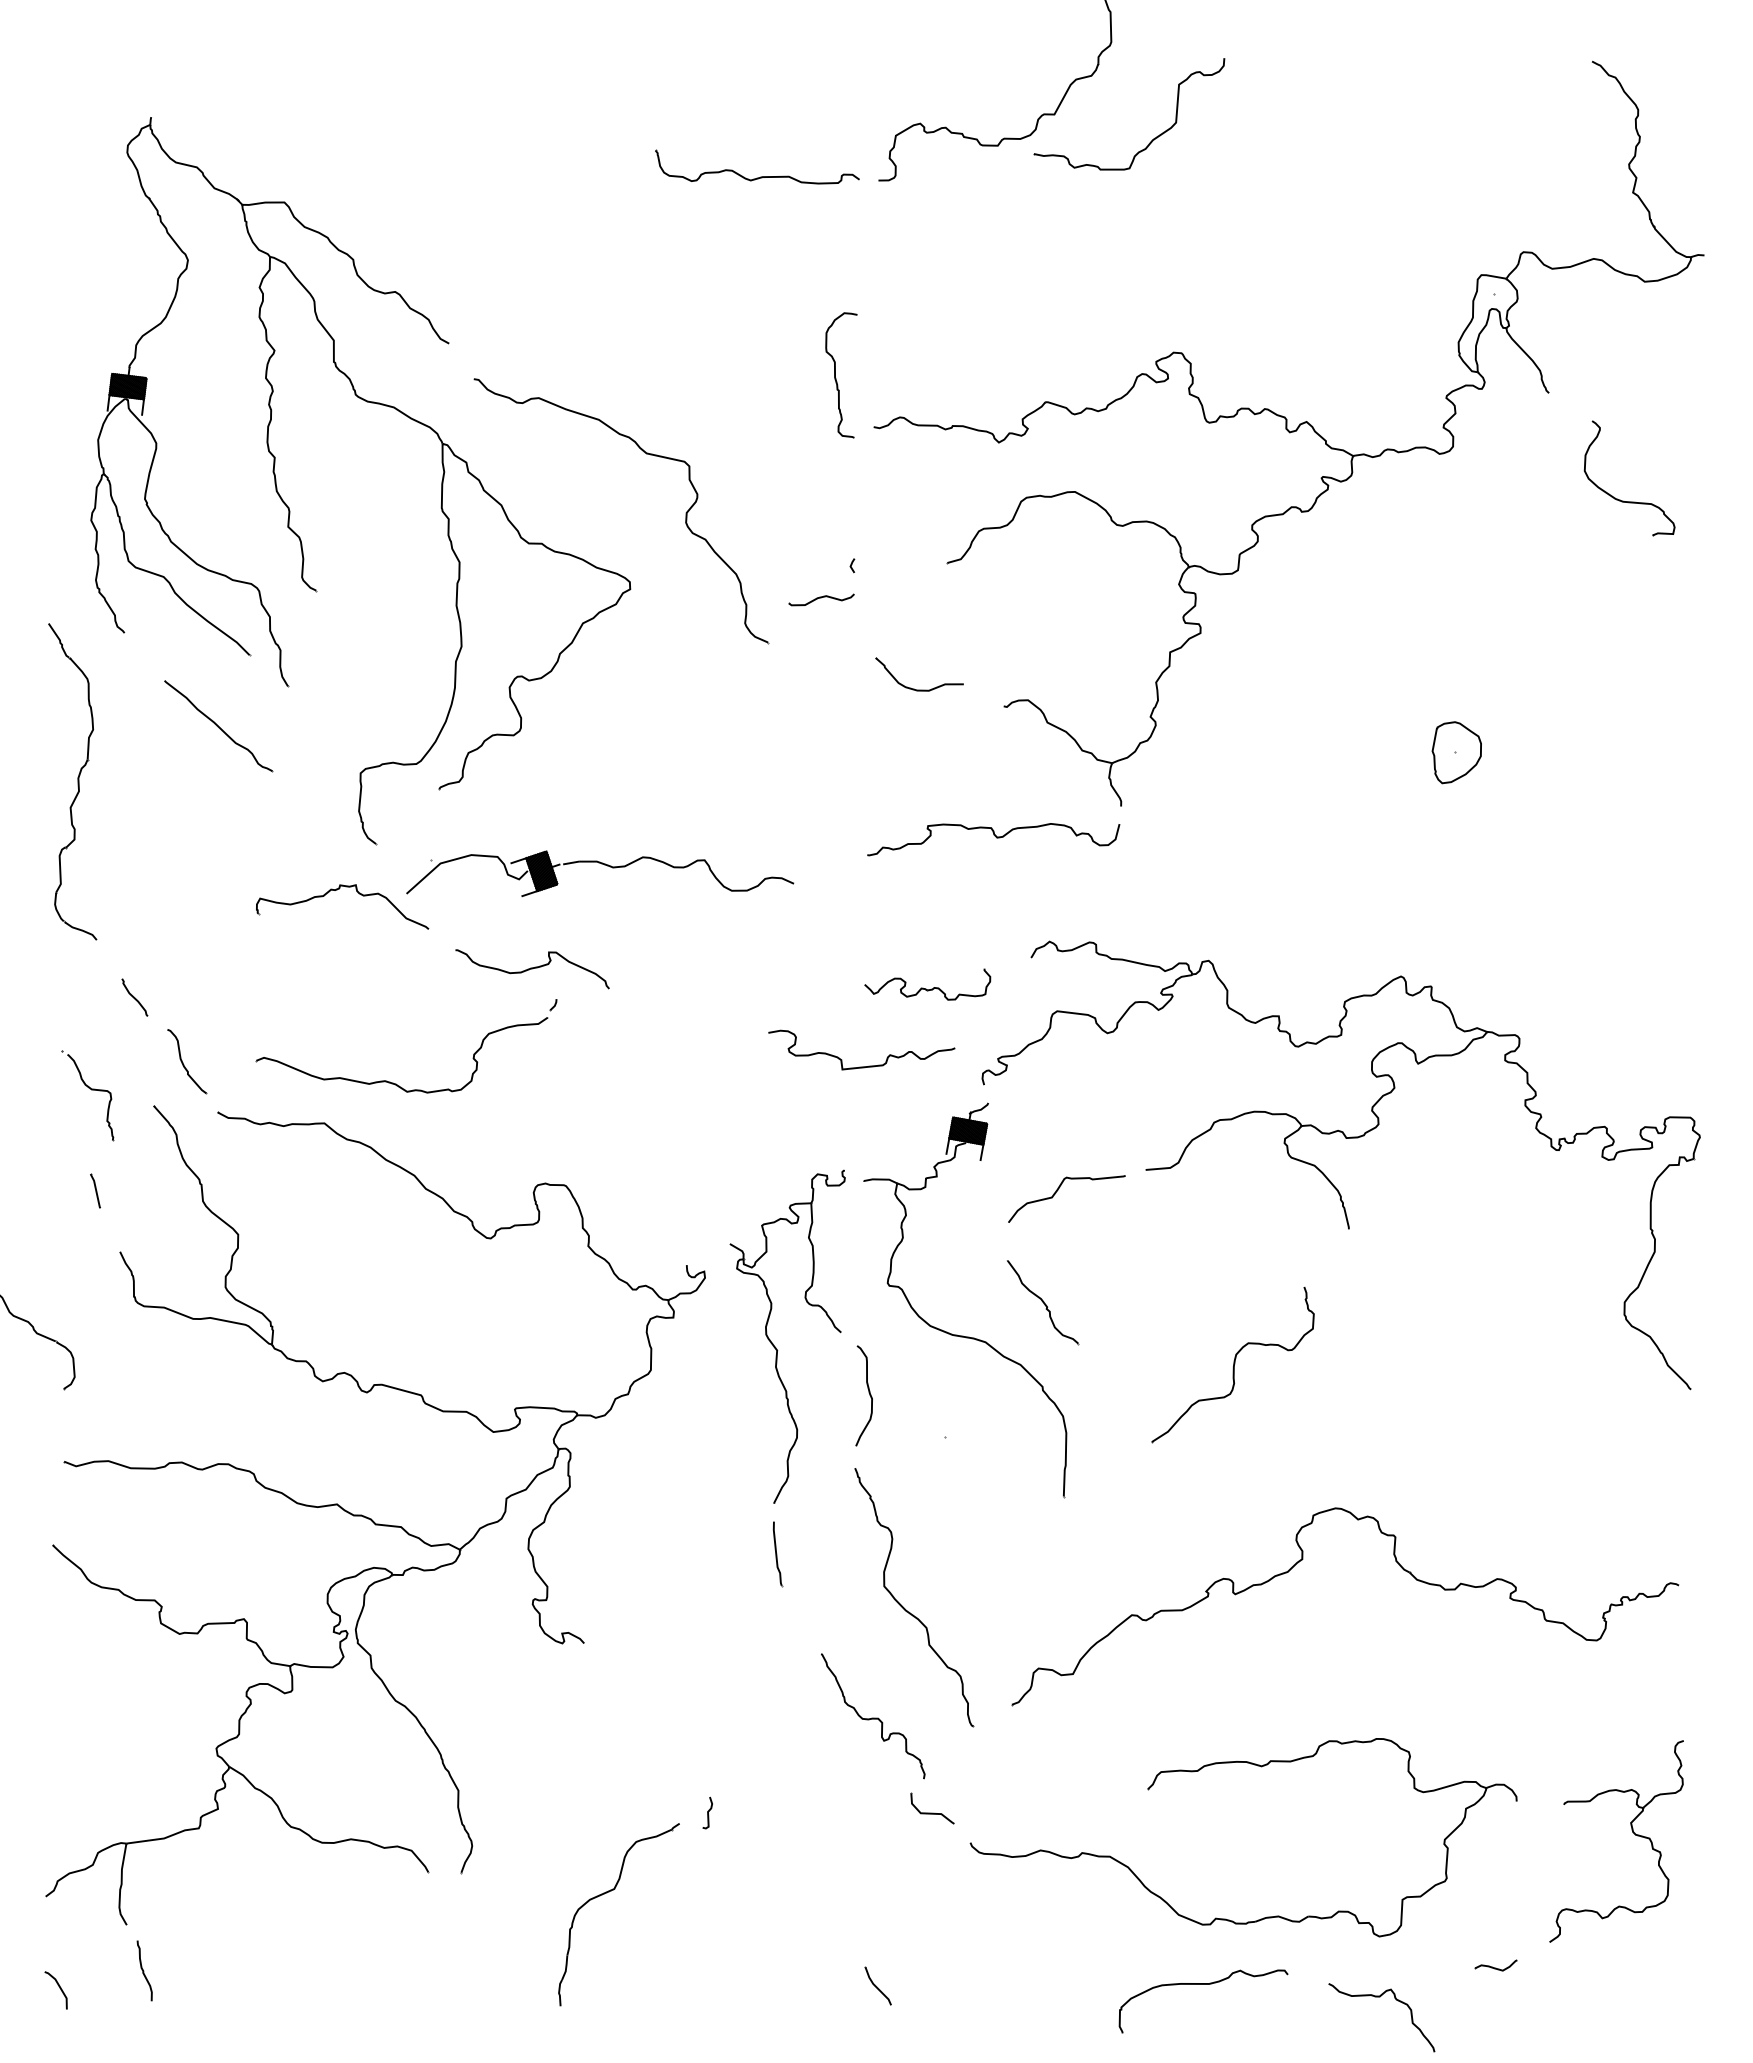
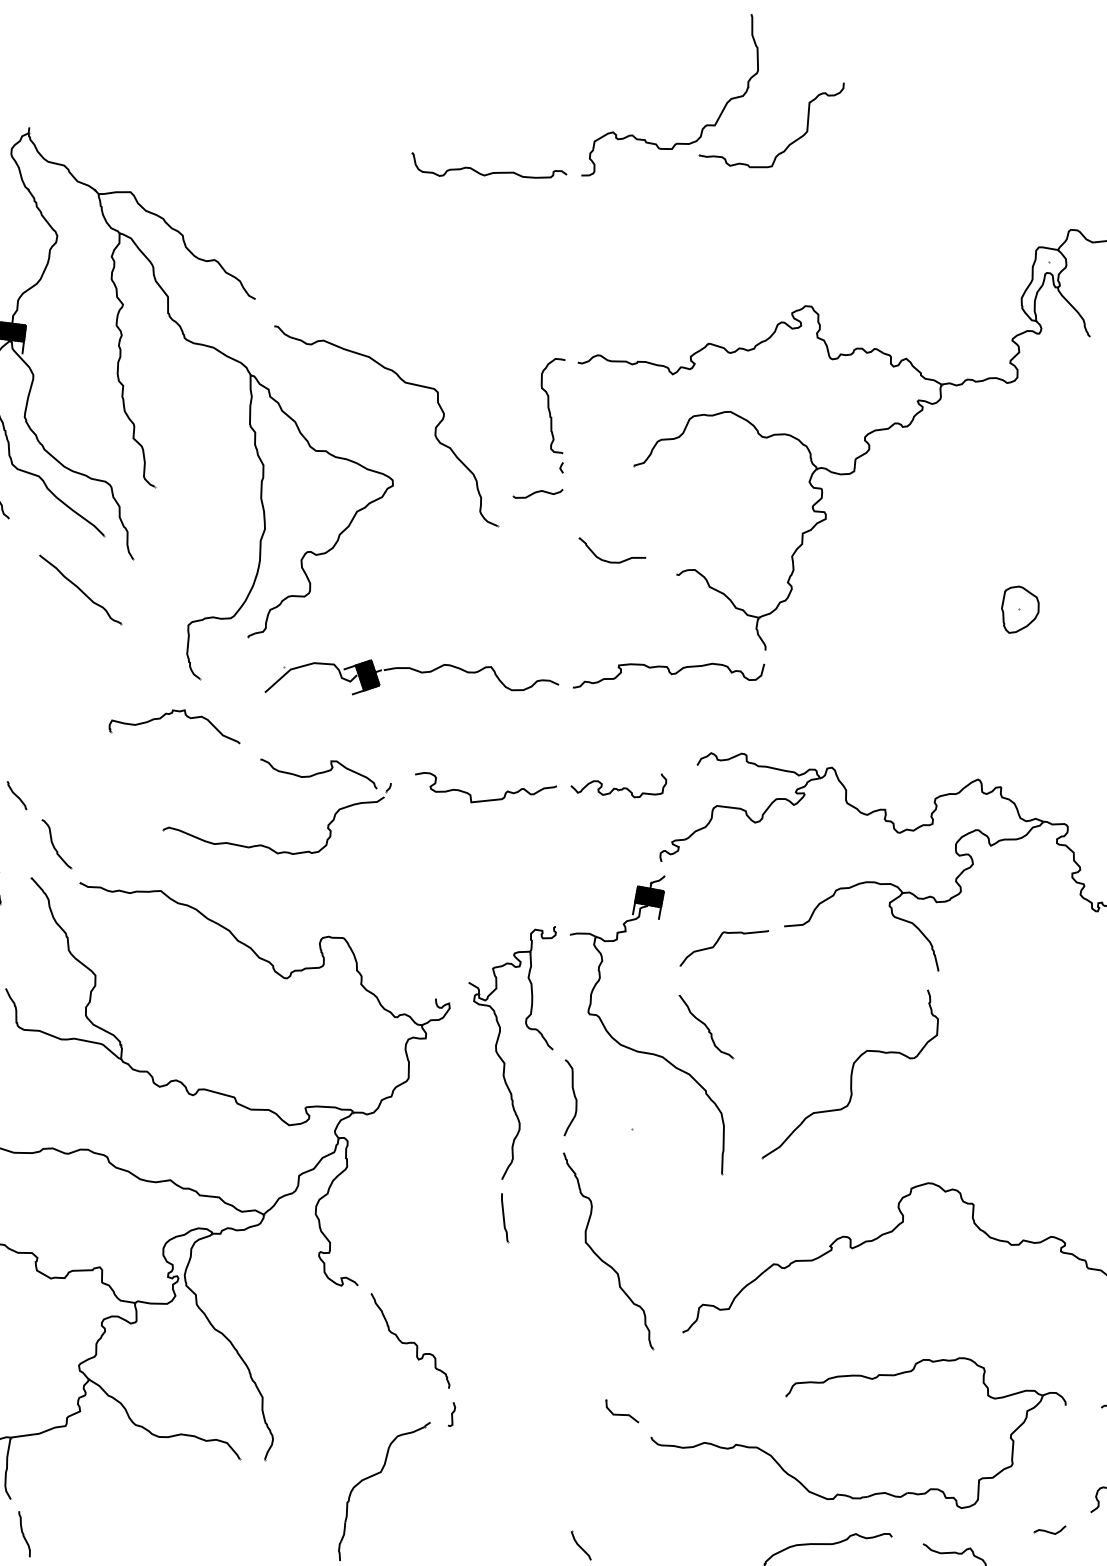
curve: (836, 378) -> (549, 408), moved
part: (604, 865) -> (415, 671), moved
curve: (861, 1066) -> (485, 800), moved
part: (393, 1082) -> (267, 846), moved
part: (1232, 1364) -> (850, 1074), size x1.43
curve: (873, 1717) -> (410, 1341), moved

